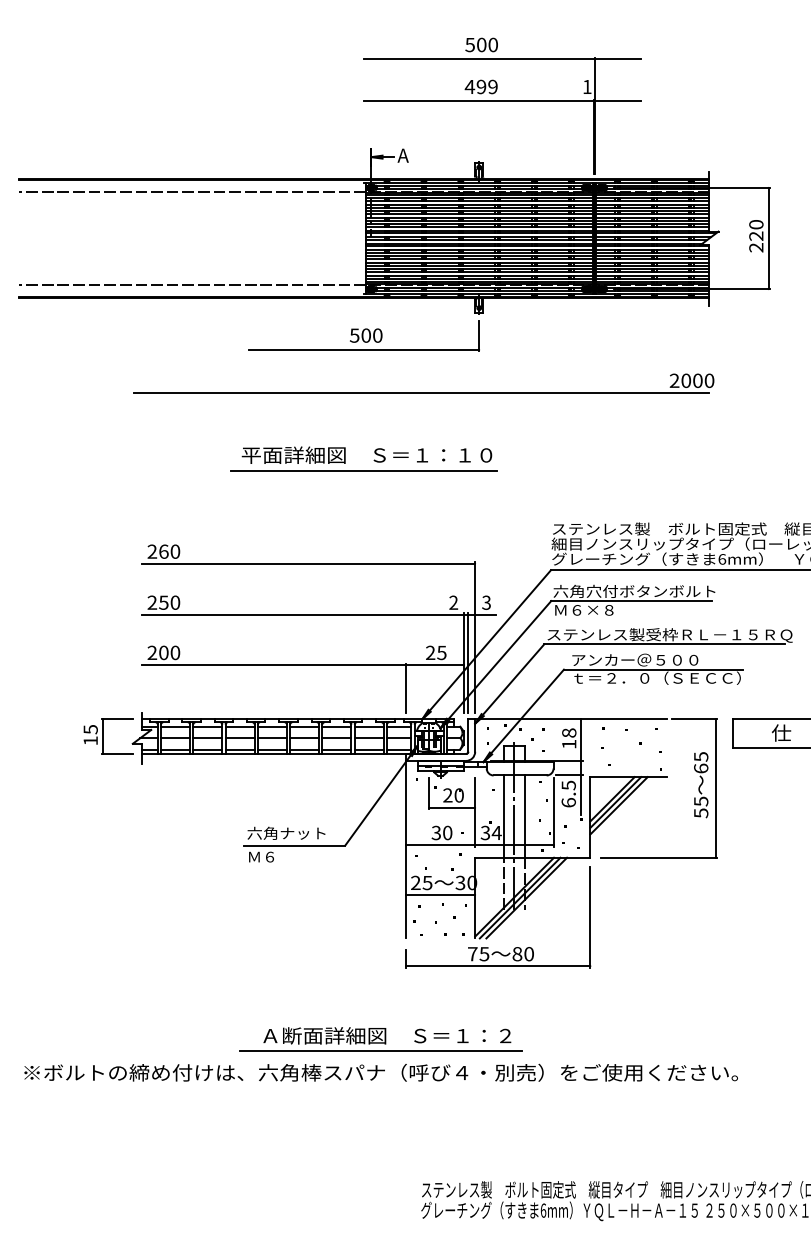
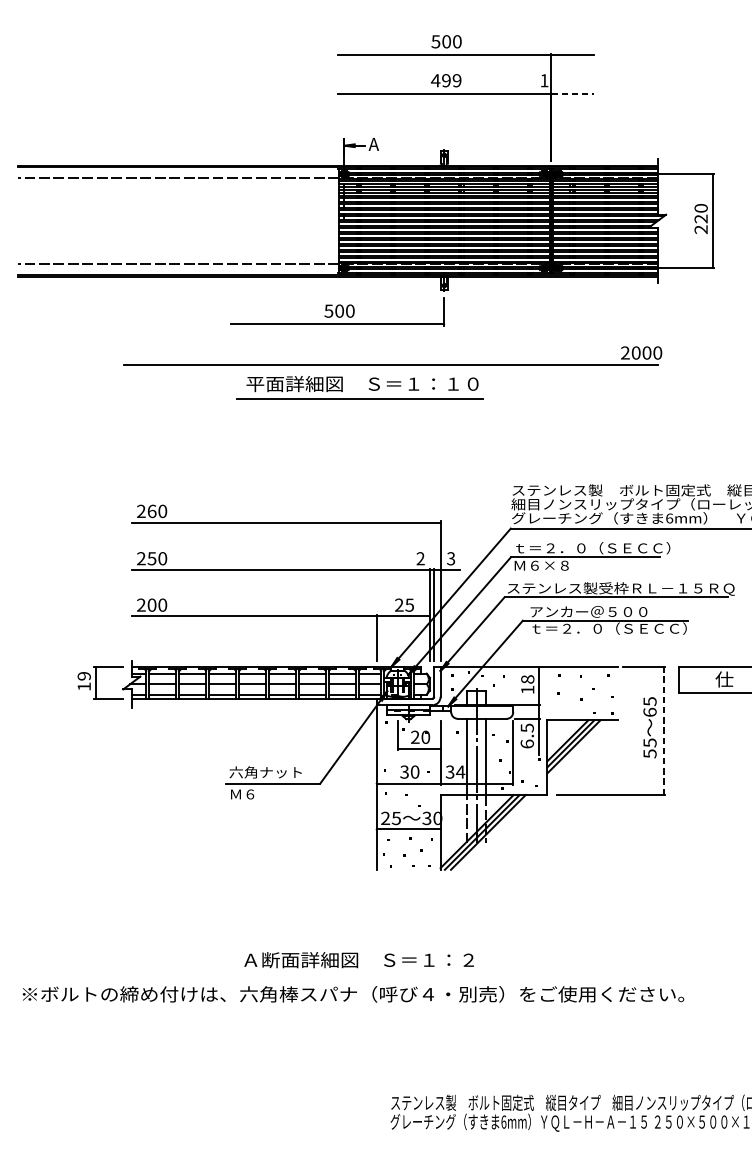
line: (618, 101) -> (573, 94), solid -> dashed
part: (373, 460) -> (368, 388), moved
text: (637, 591) -> (591, 548), 六角穴付ボタンボルト -> ｔ＝２．０（ＳＥＣＣ）
text: (90, 729) -> (84, 676), 15 -> 19
line: (715, 788) -> (663, 730), solid -> dashed
part: (488, 947) -> (452, 878), removed
line: (380, 1051) -> (352, 974), removed

